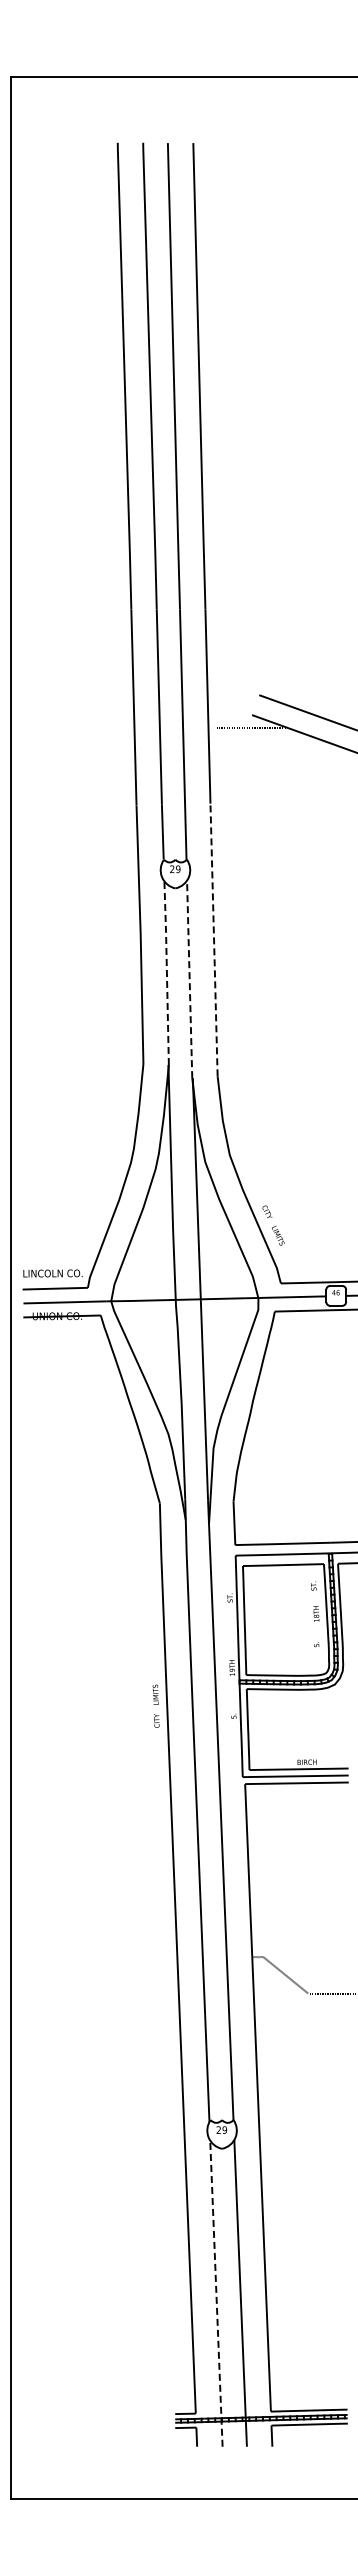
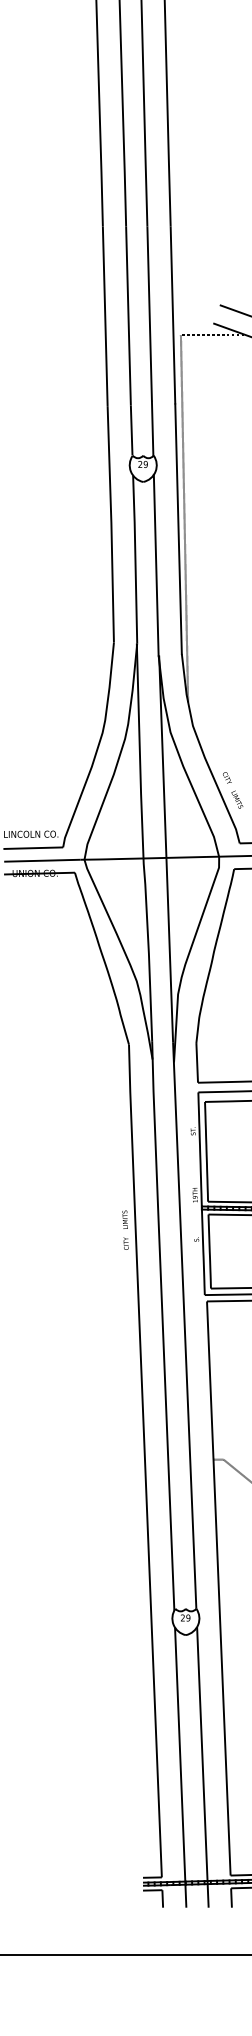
line: (220, 928) -> (184, 518), added
line: (214, 939) -> (178, 528), dashed -> solid
line: (166, 972) -> (135, 558), dashed -> solid
line: (189, 979) -> (156, 565), dashed -> solid
line: (216, 2293) -> (180, 1767), dashed -> solid

